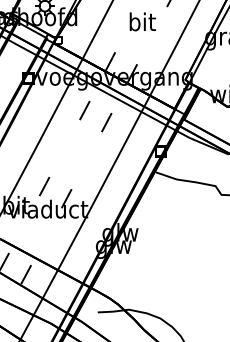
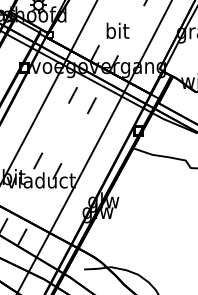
text: (142, 21) -> (117, 30), moved

